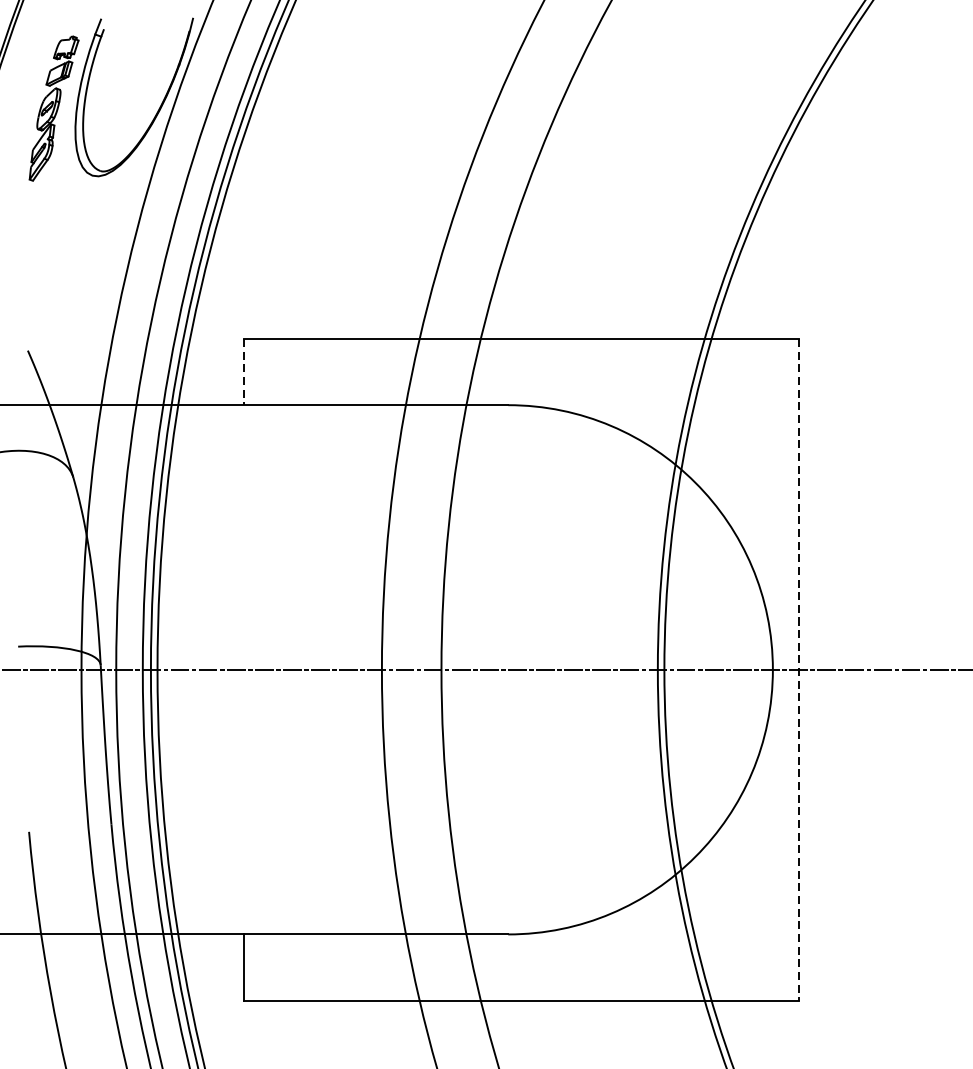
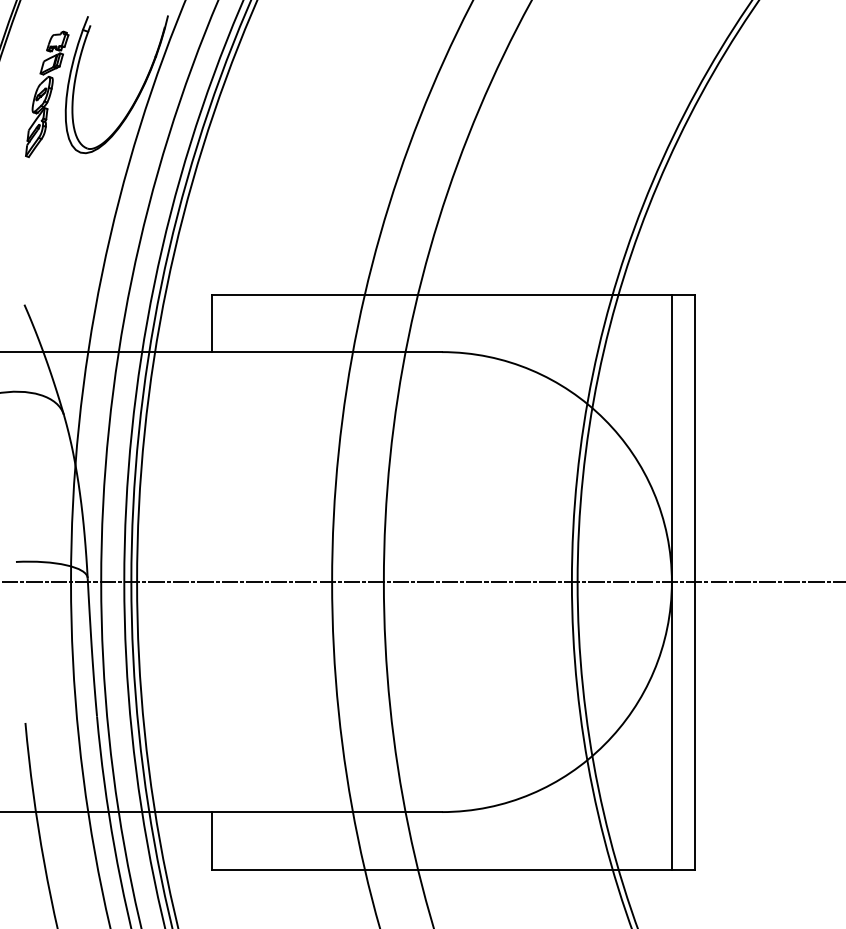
line: (243, 372) -> (211, 323), dashed -> solid
line: (772, 669) -> (671, 581), added
line: (798, 670) -> (694, 582), dashed -> solid

